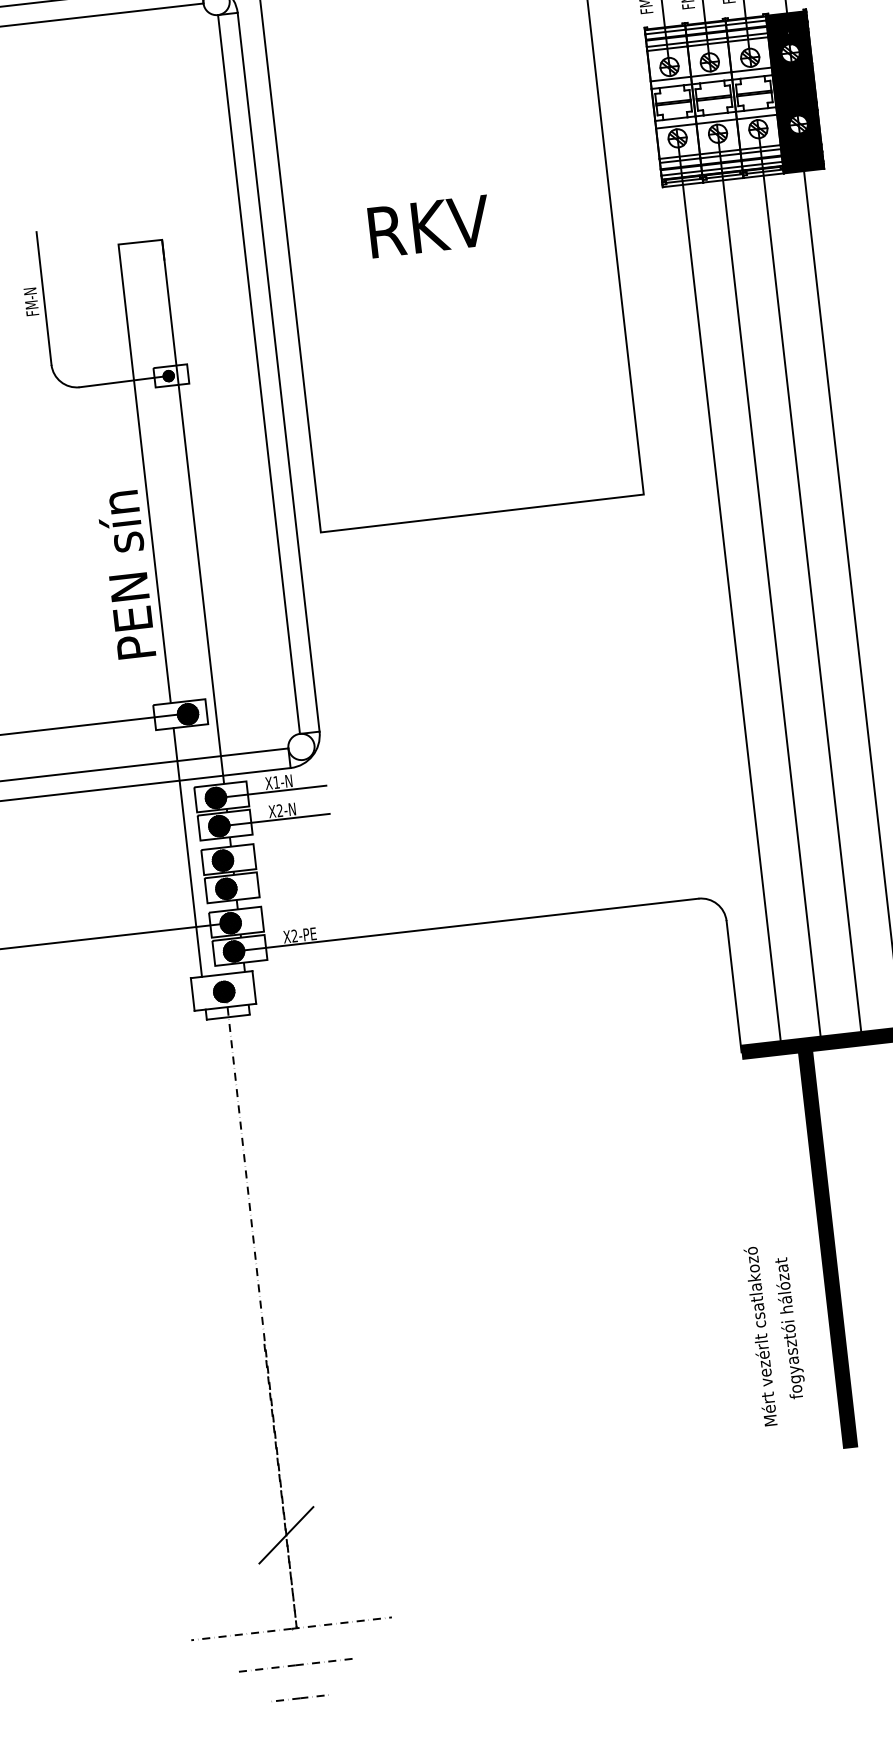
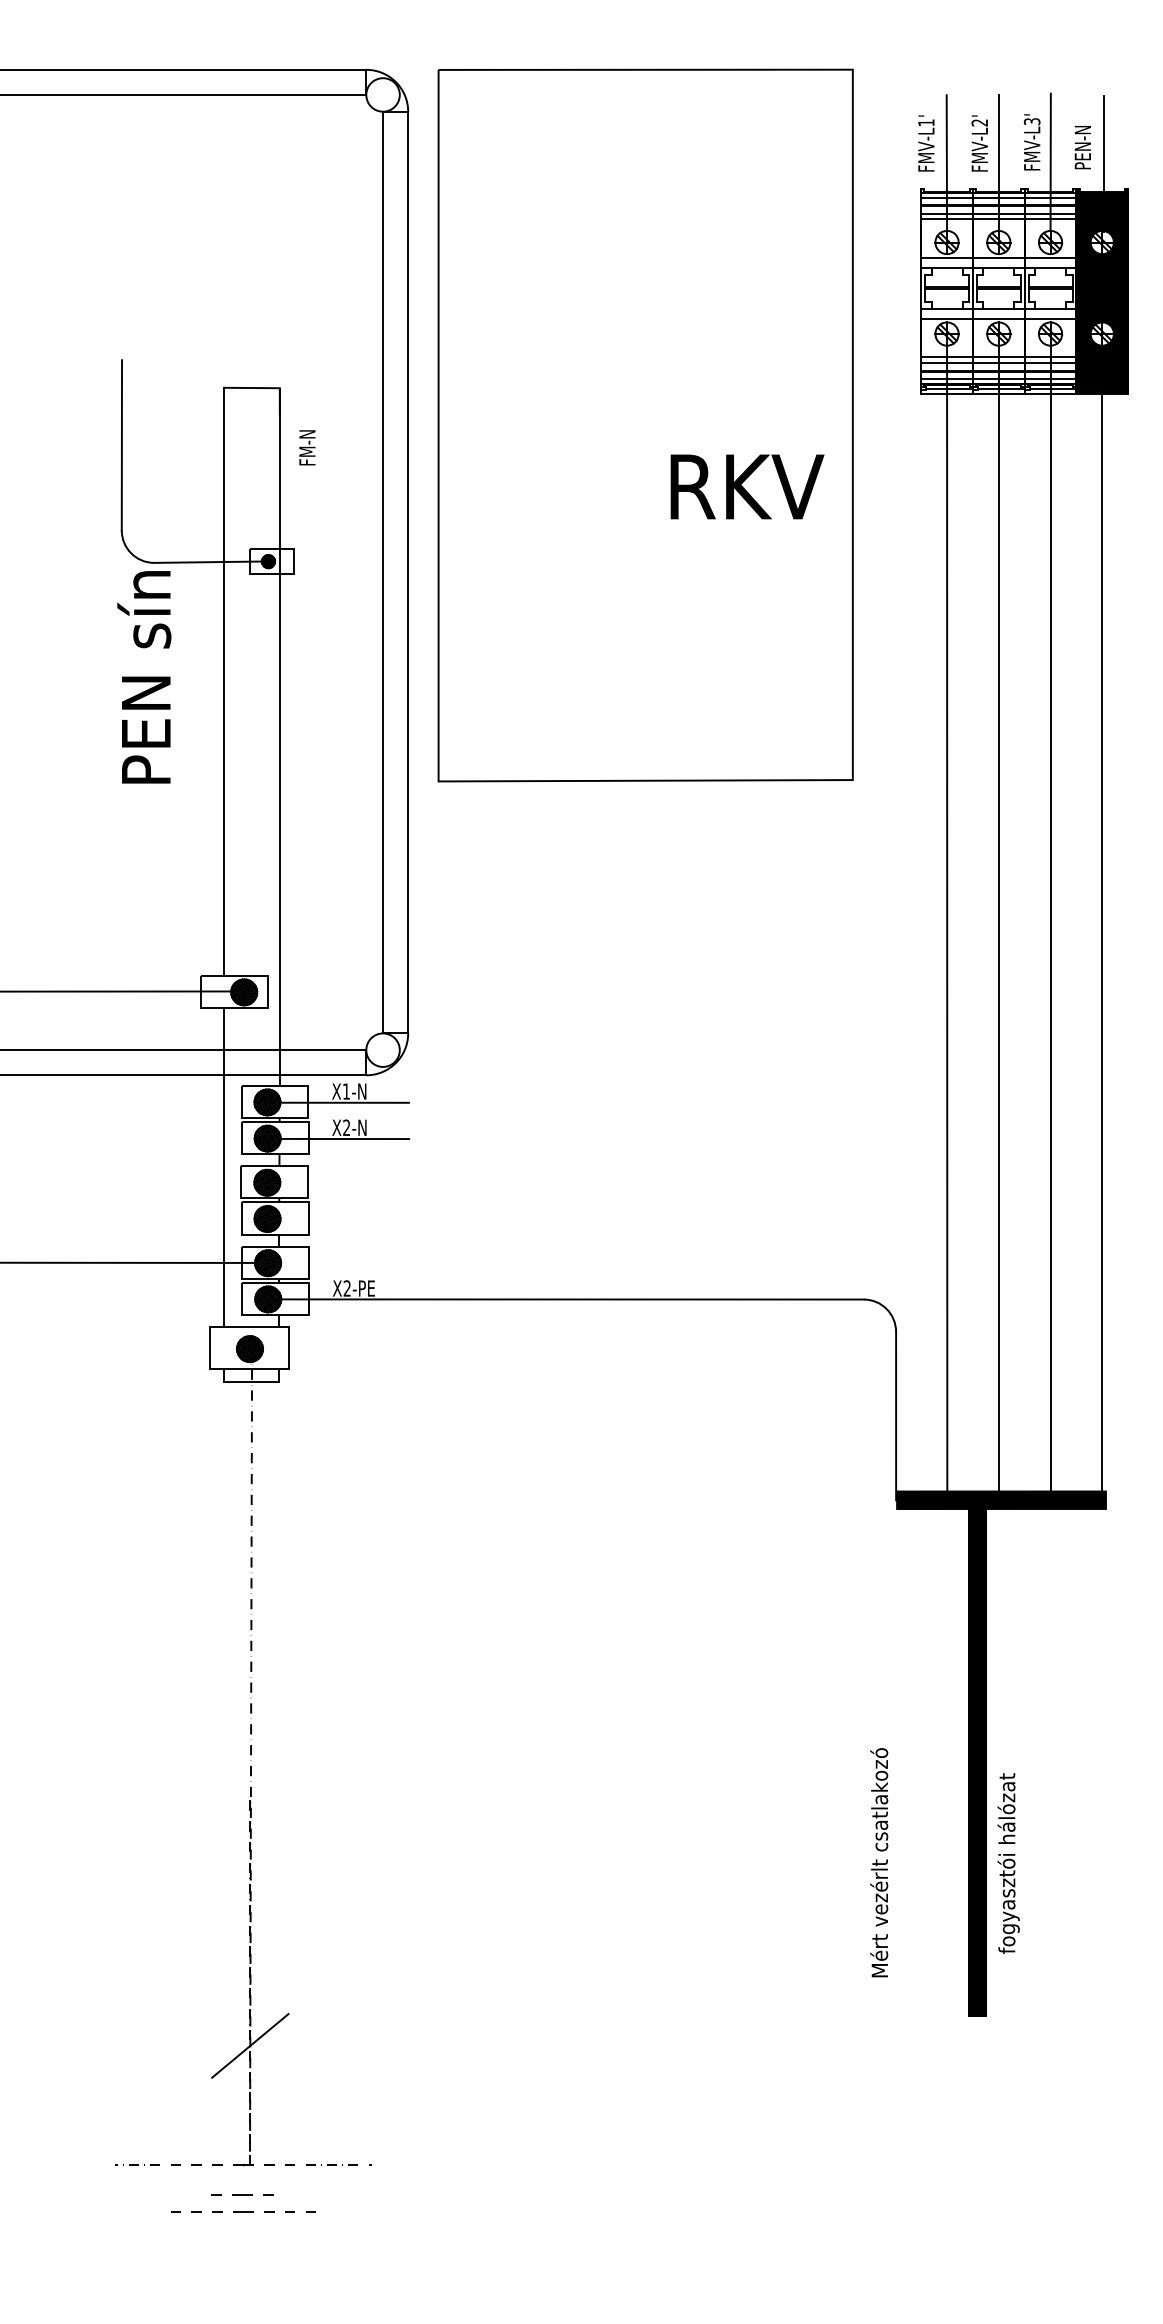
text: (429, 226) -> (747, 486), moved
text: (31, 301) -> (307, 447), moved
text: (126, 575) -> (144, 677), moved
text: (789, 1328) -> (1008, 1863), moved
line: (300, 1697) -> (242, 2194), moved

